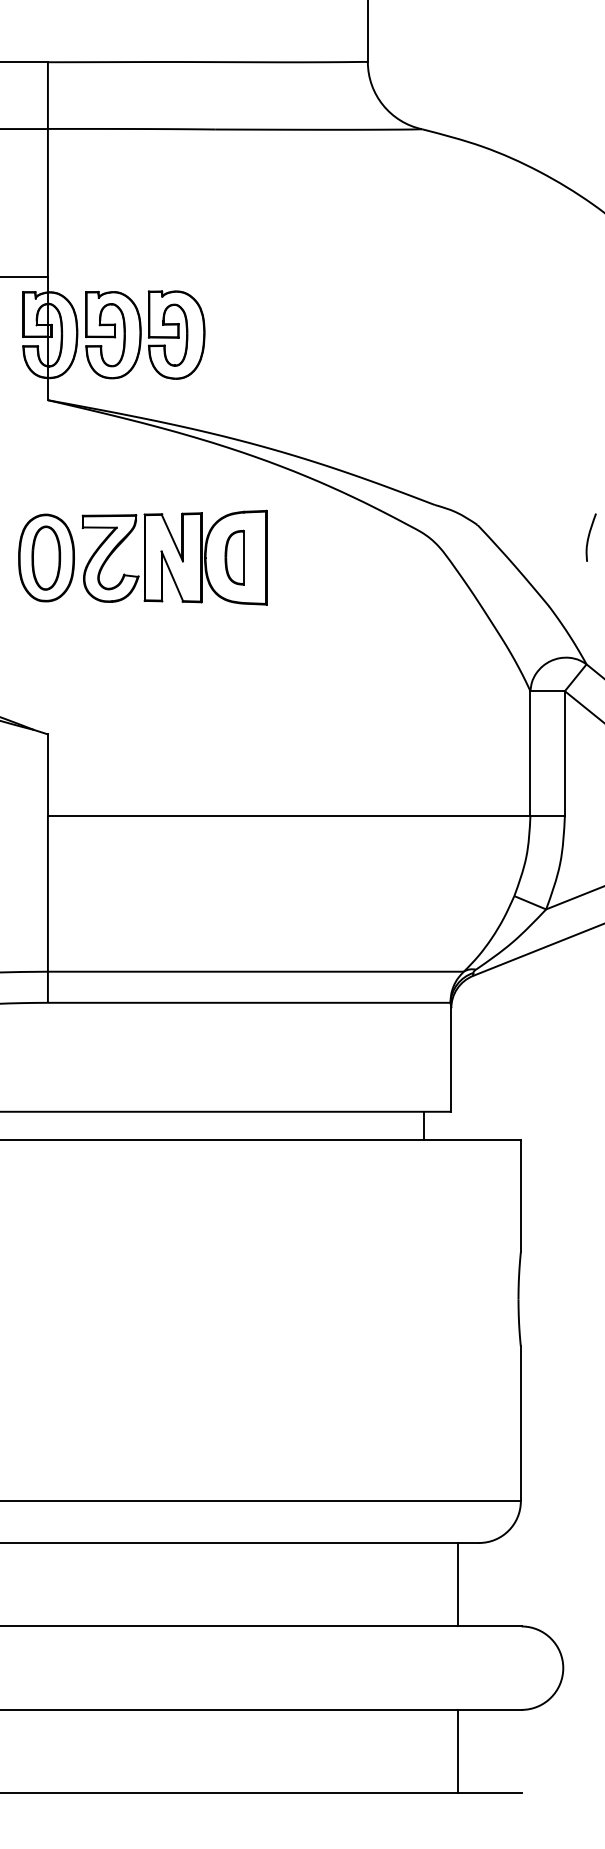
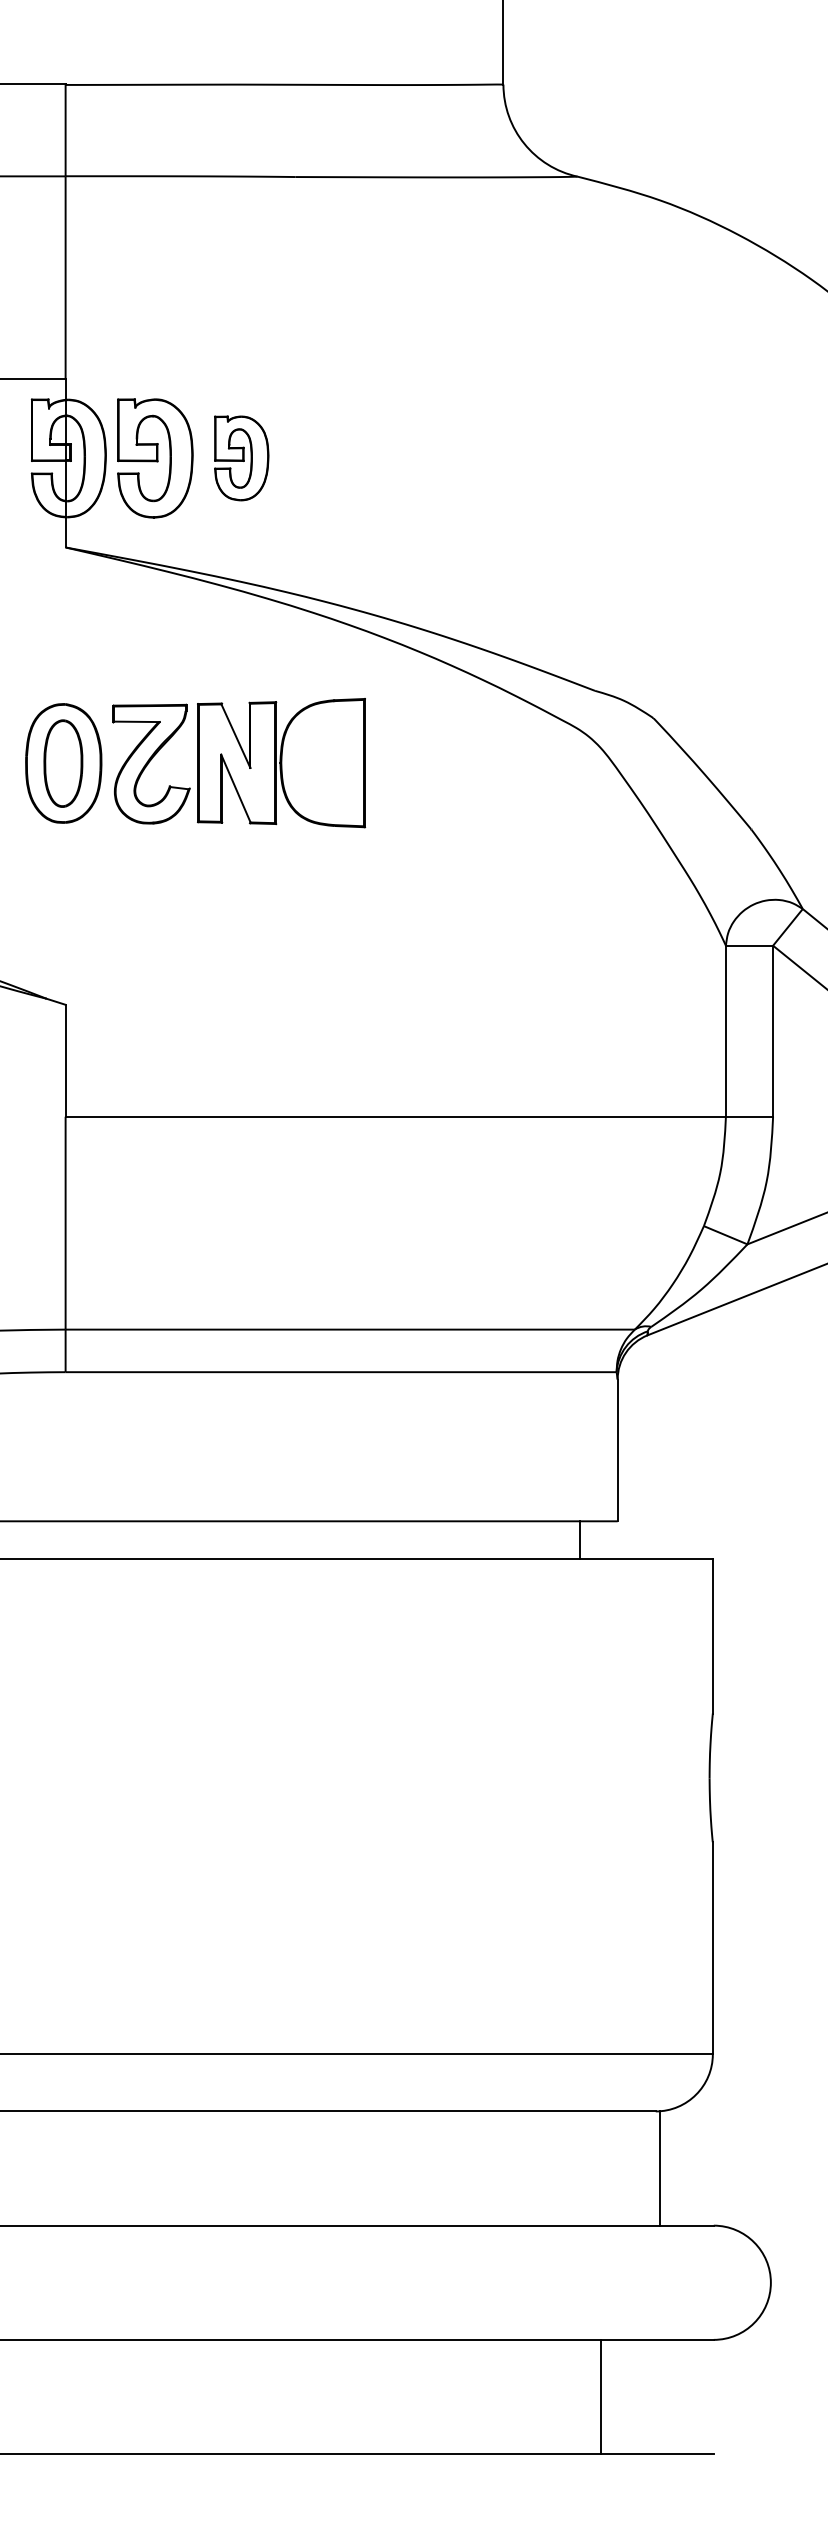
part: (176, 335) -> (241, 458), size x0.7
curve: (589, 537) -> (806, 735), removed
part: (234, 557) -> (320, 762), removed
line: (458, 1584) -> (660, 2168), moved
line: (458, 1751) -> (601, 2396), moved

